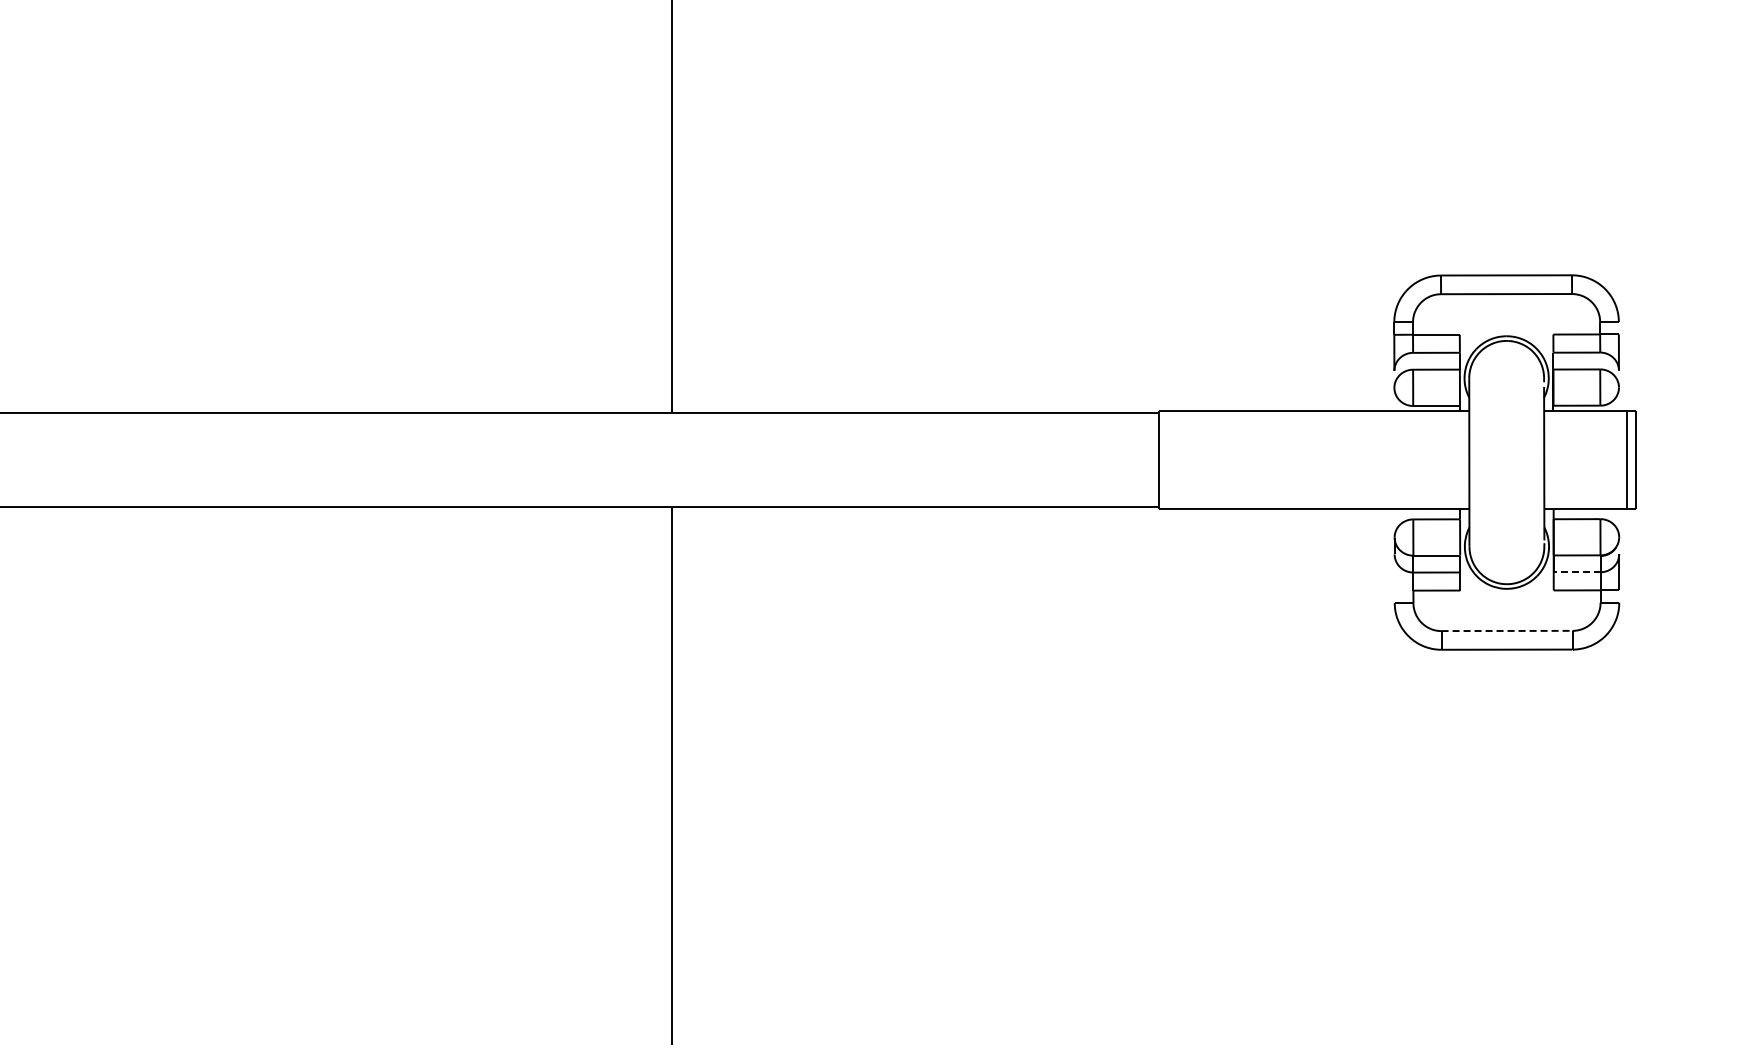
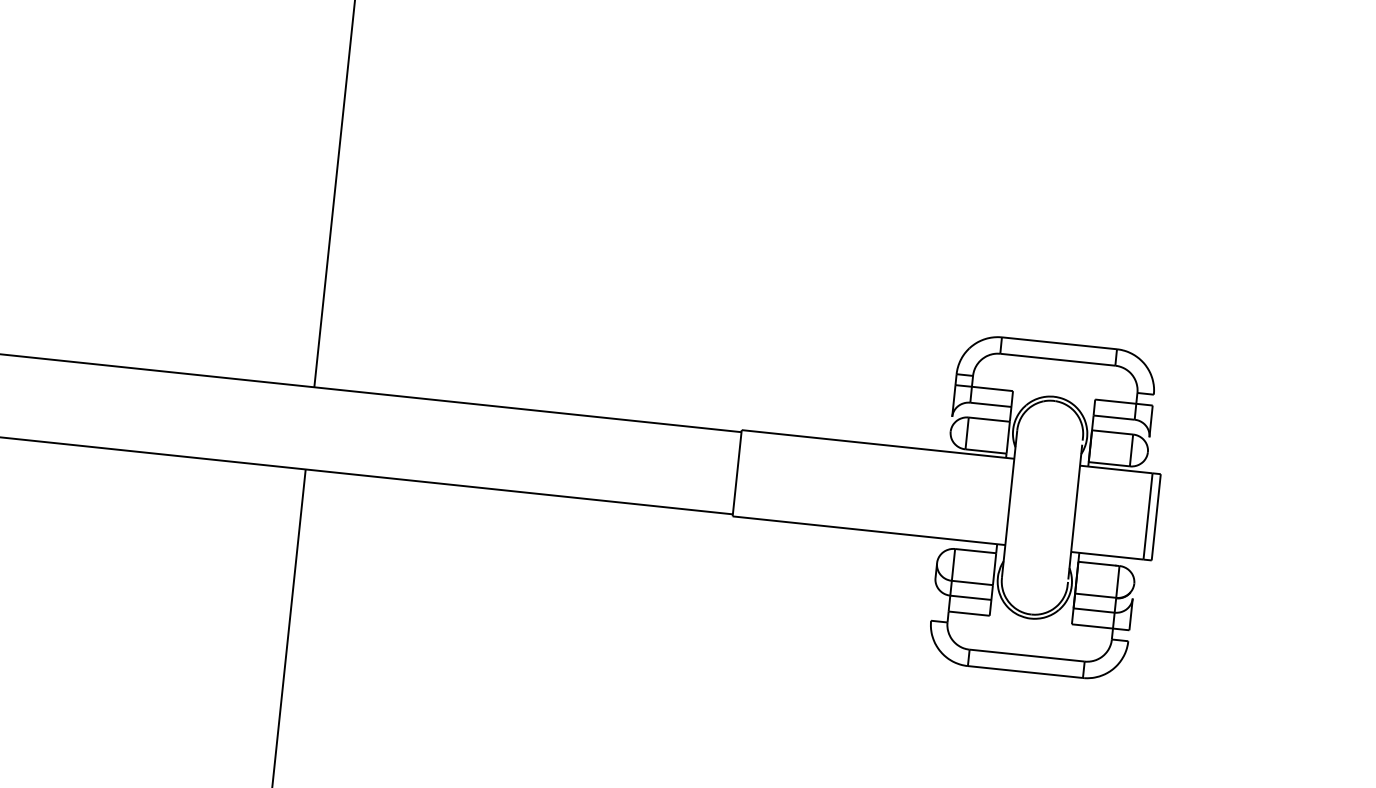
line: (1576, 572) -> (1093, 610), dashed -> solid
line: (1507, 630) -> (1027, 655), dashed -> solid

